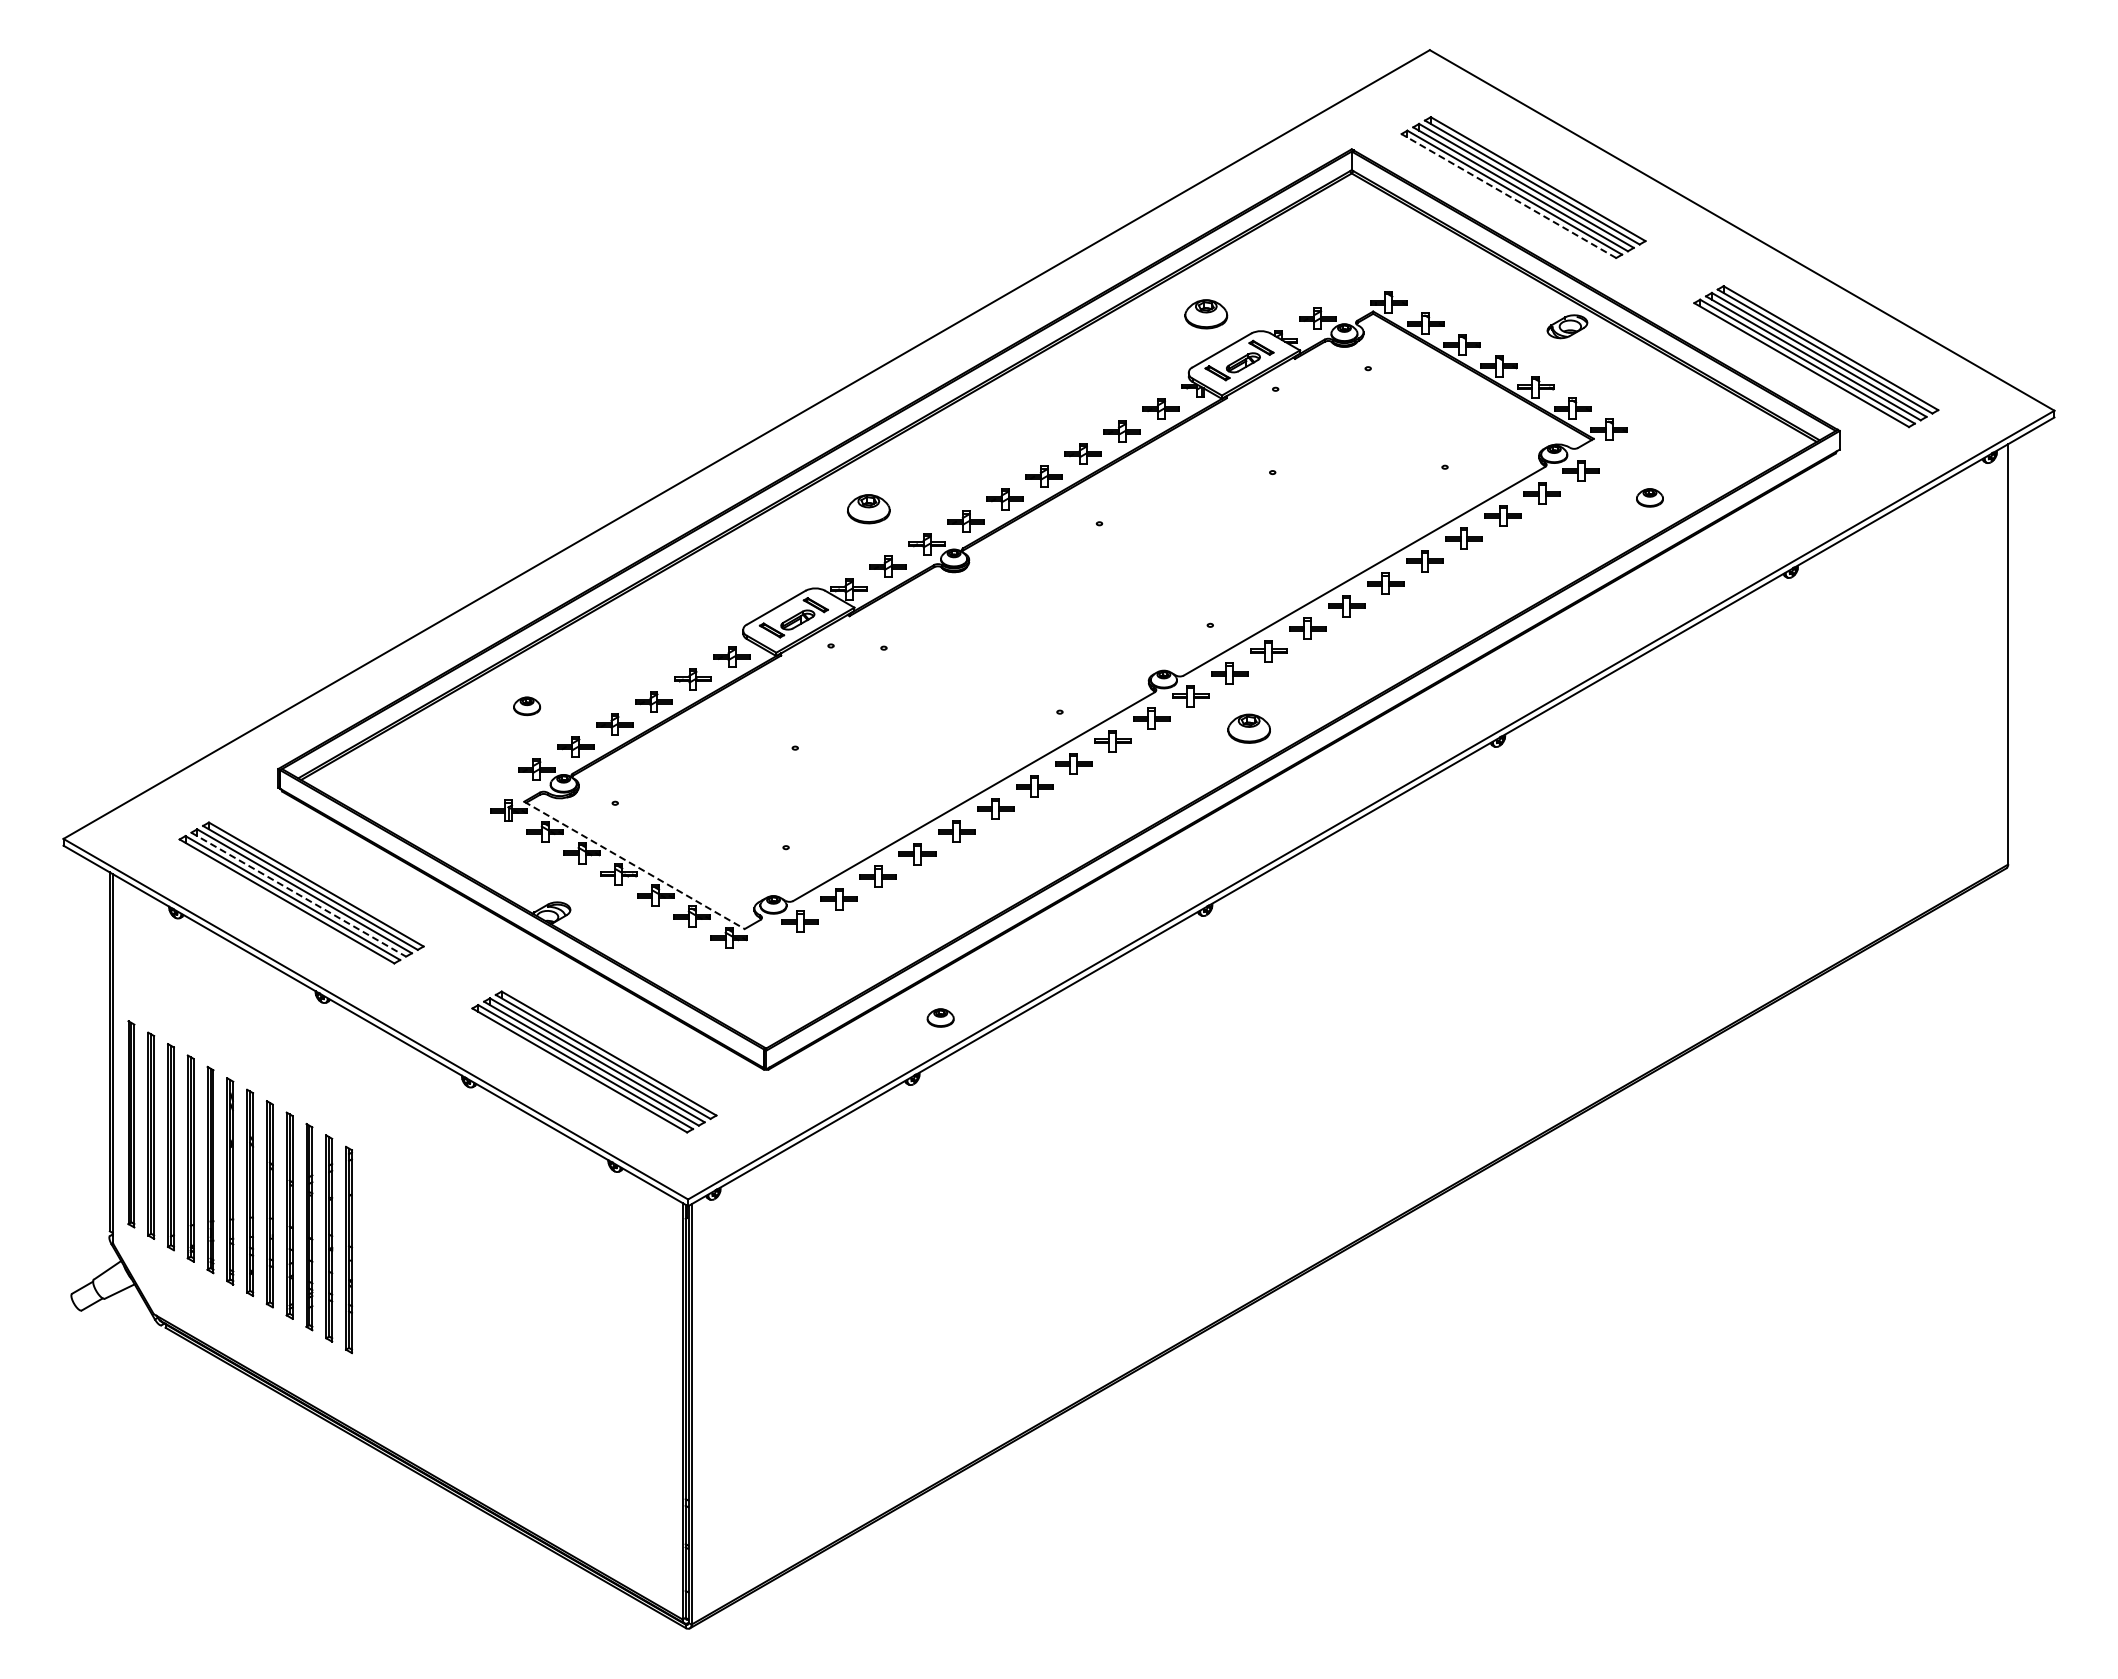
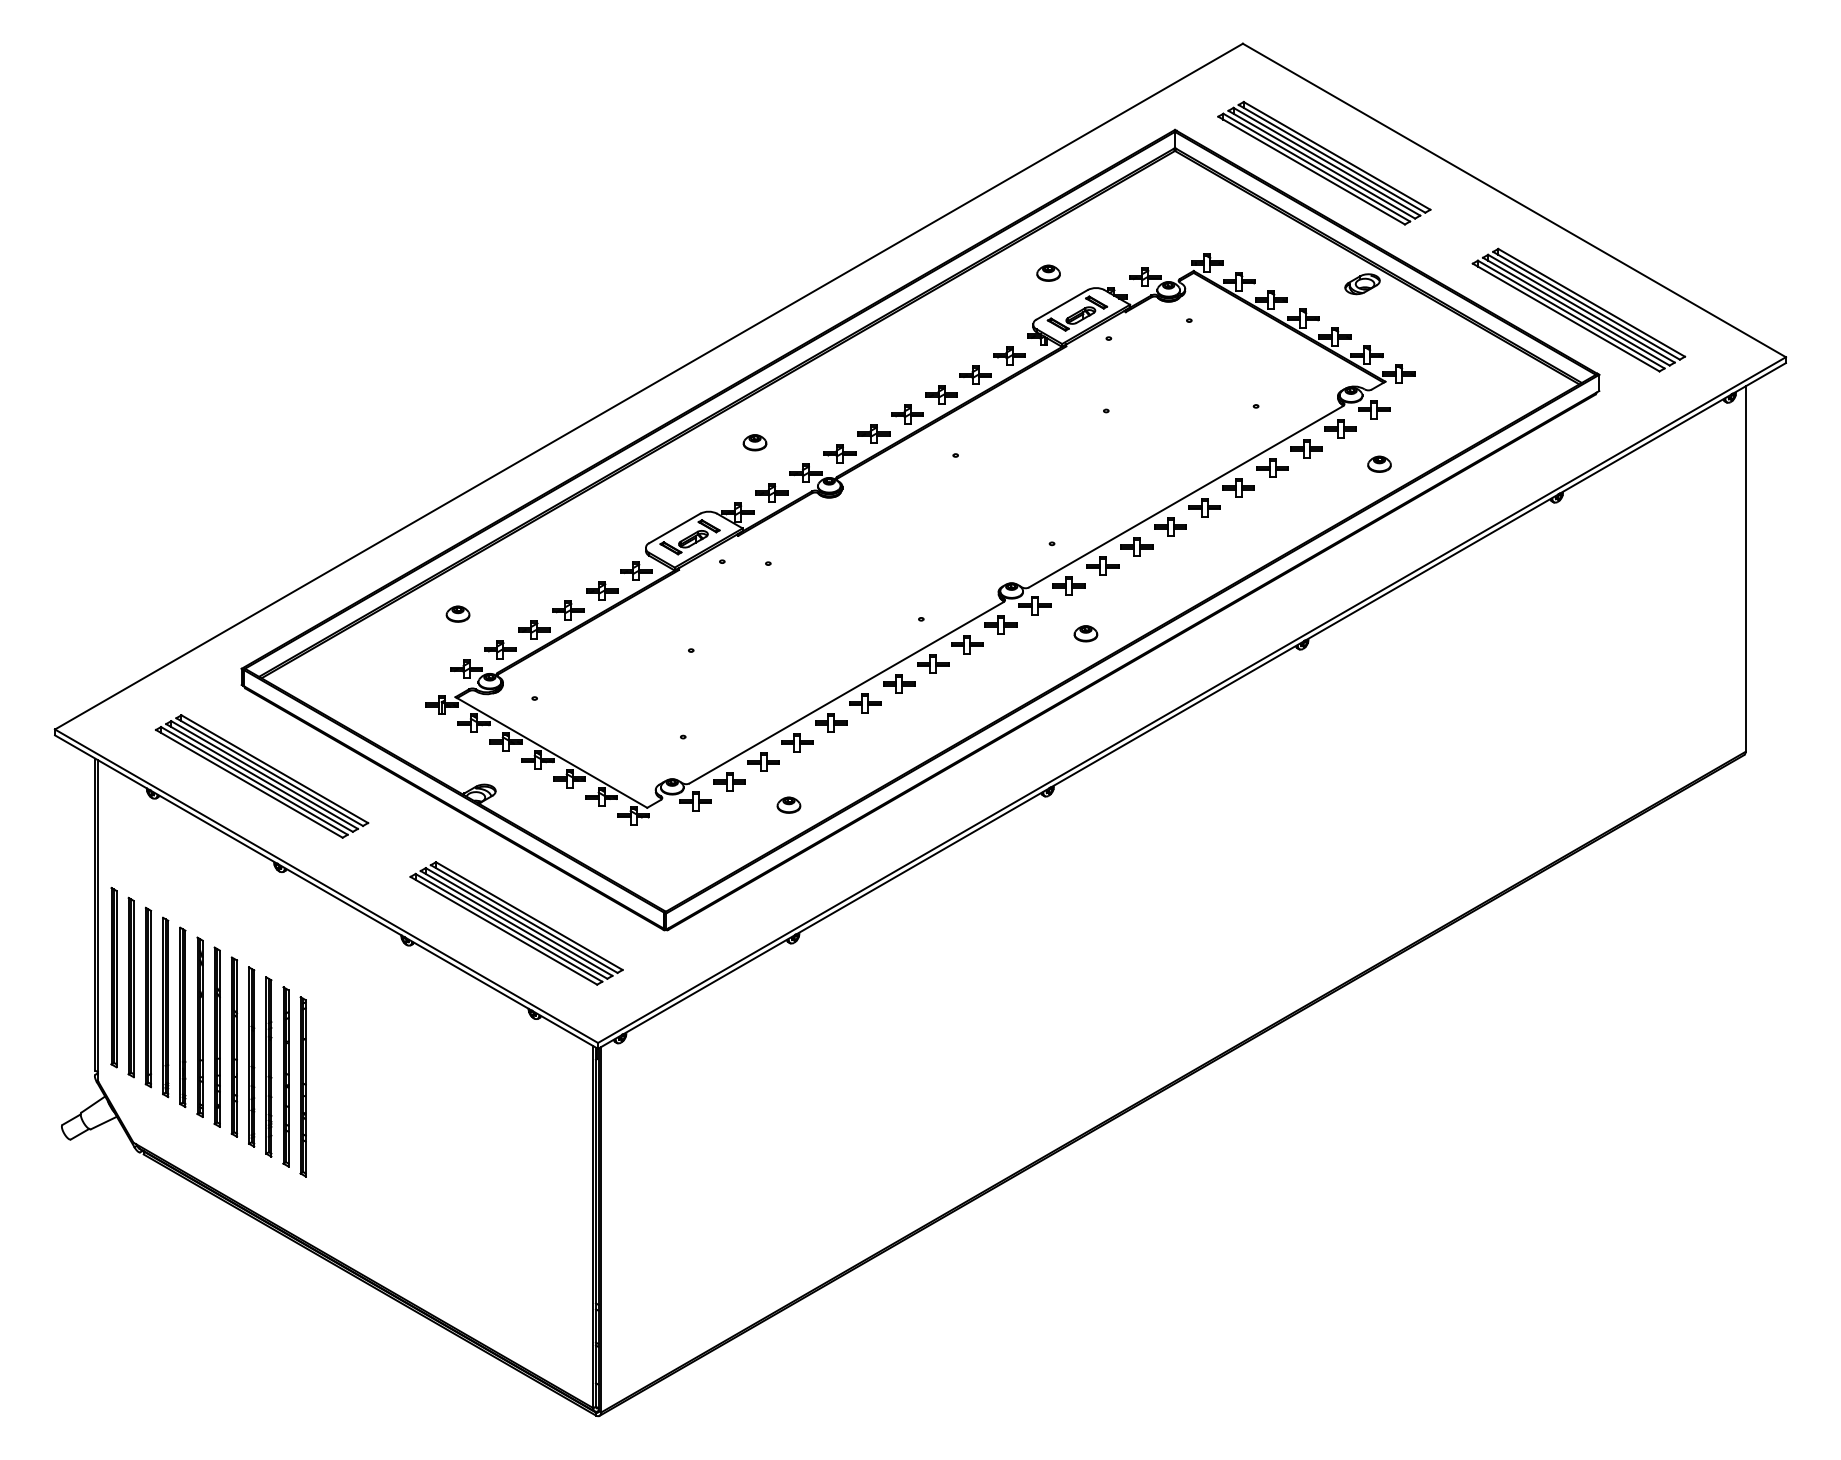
line: (1508, 196) -> (1311, 170), dashed -> solid
part: (1206, 313) -> (1048, 272), size x0.62
part: (1649, 497) -> (1379, 463), moved
part: (868, 508) -> (754, 442), size x0.62
part: (1249, 728) -> (1086, 633), size x0.62
line: (634, 865) -> (551, 752), dashed -> solid
line: (298, 894) -> (259, 777), dashed -> solid
part: (940, 1017) -> (788, 804), moved

